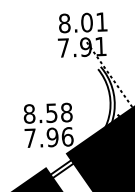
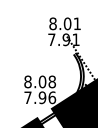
text: (51, 112) -> (42, 81), 8.58 -> 8.08

